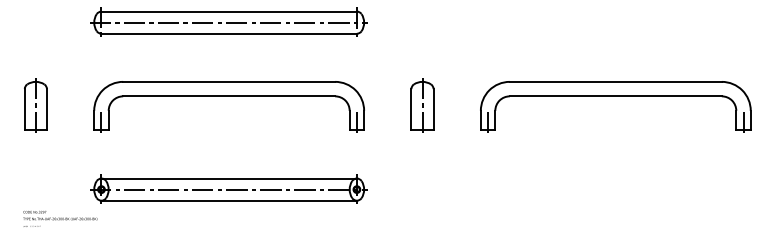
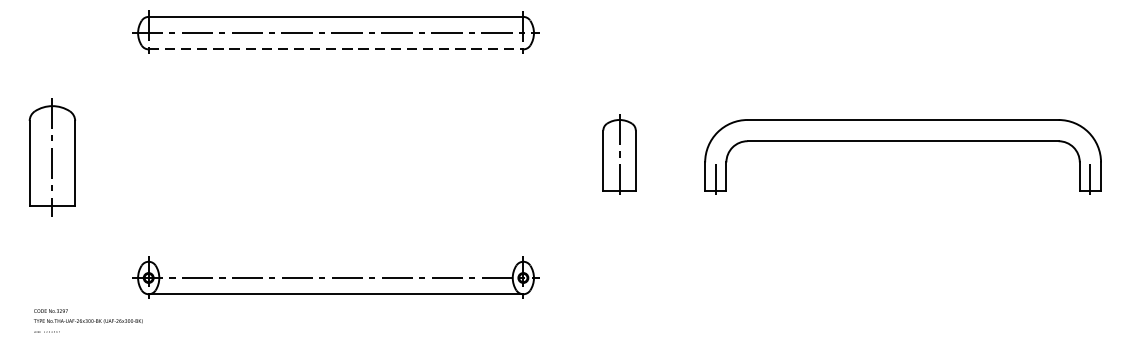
line: (229, 33) -> (336, 49), solid -> dashed
part: (228, 96) -> (335, 141), removed
part: (35, 105) -> (51, 154), size x1.4
line: (228, 178) -> (335, 261), removed

